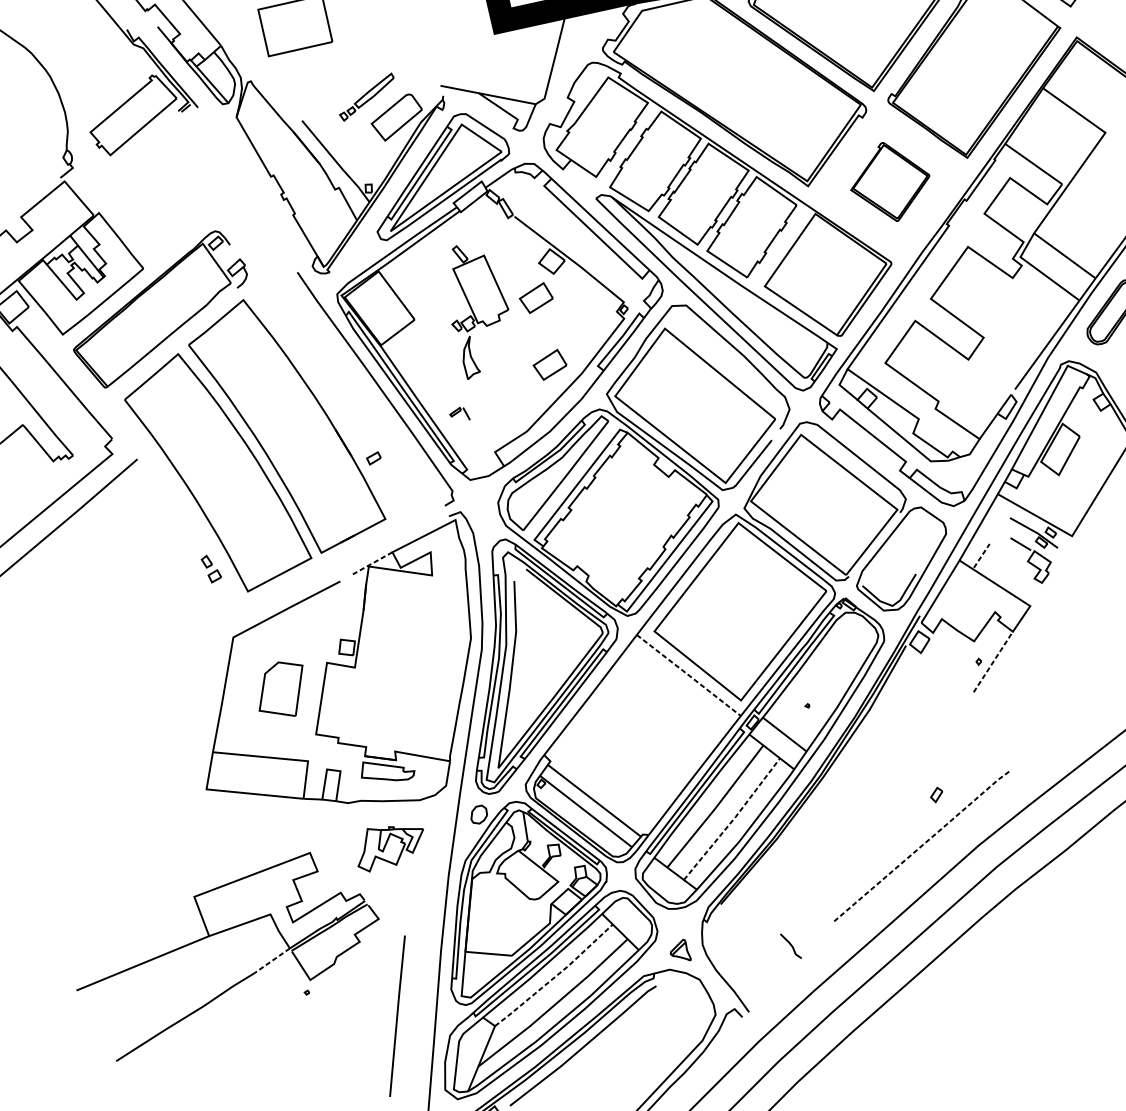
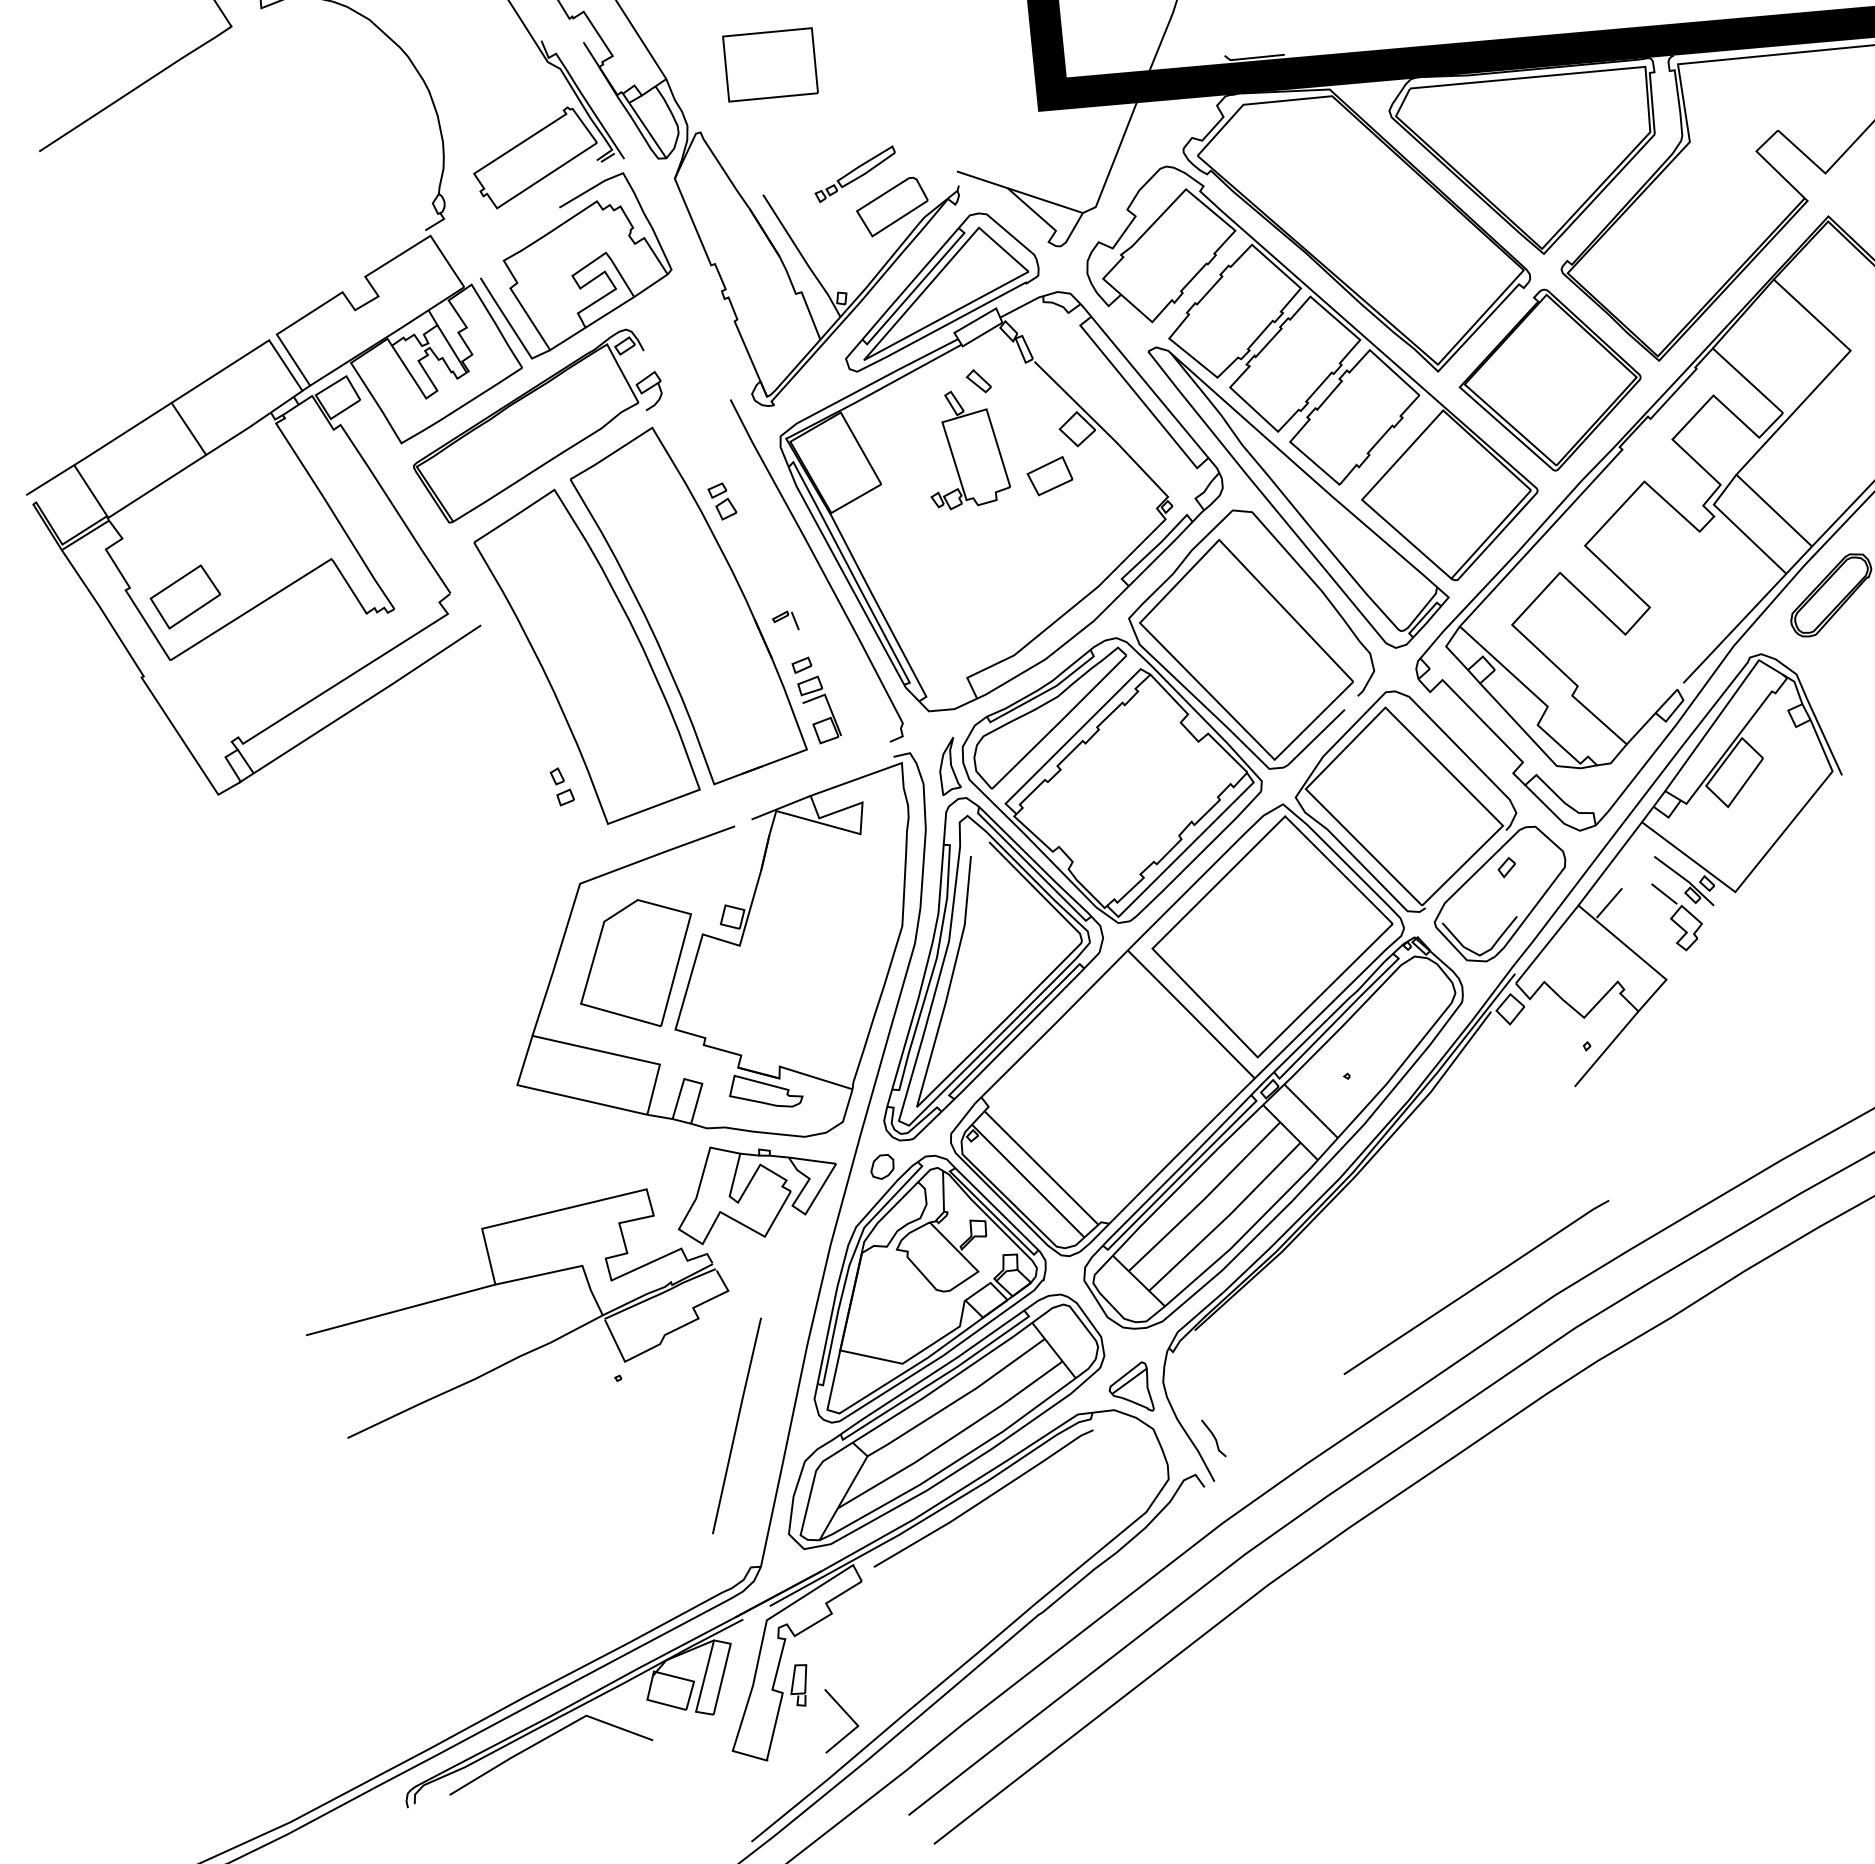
part: (889, 181) -> (1549, 379), size x1.67
part: (173, 189) -> (576, 265), added
part: (475, 236) -> (978, 381), added
part: (301, 346) -> (722, 501), added
part: (470, 357) -> (950, 766), moved
part: (549, 365) -> (1056, 569), removed
part: (459, 414) -> (785, 620), moved
part: (396, 484) -> (827, 704), added
line: (981, 556) -> (1609, 903), dashed -> solid
line: (372, 563) -> (781, 807), dashed -> solid
line: (993, 661) -> (1606, 1048), dashed -> solid
line: (688, 675) -> (1191, 1014), dashed -> solid
part: (280, 690) -> (635, 963), size x1.67
part: (936, 794) -> (1506, 867), moved
line: (733, 819) -> (1226, 1217), dashed -> solid
line: (921, 846) -> (1476, 1286), dashed -> solid
part: (390, 847) -> (756, 1195), size x1.67
line: (790, 945) -> (1213, 1437), moved
part: (680, 950) -> (1131, 1386), size x1.67
line: (272, 961) -> (576, 1329), dashed -> solid
line: (555, 976) -> (958, 1399), dashed -> solid

